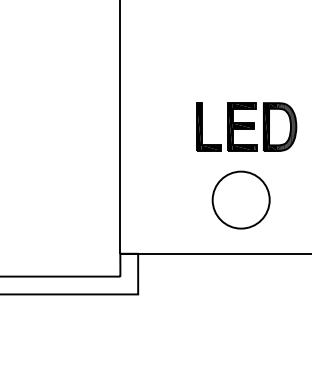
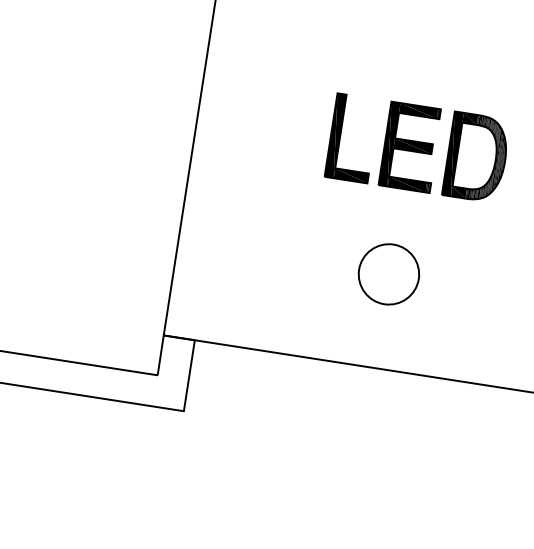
part: (240, 199) -> (388, 273), size x0.6

